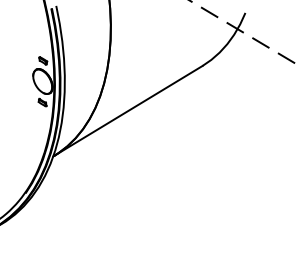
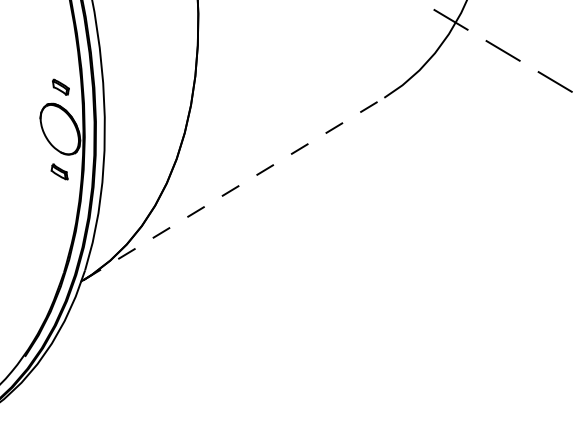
line: (128, 110) -> (234, 188), solid -> dashed

